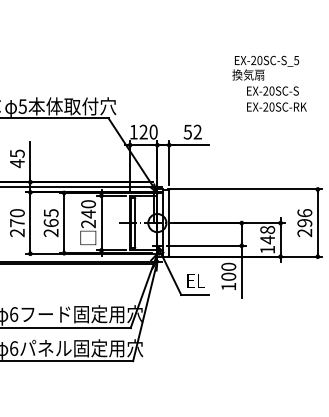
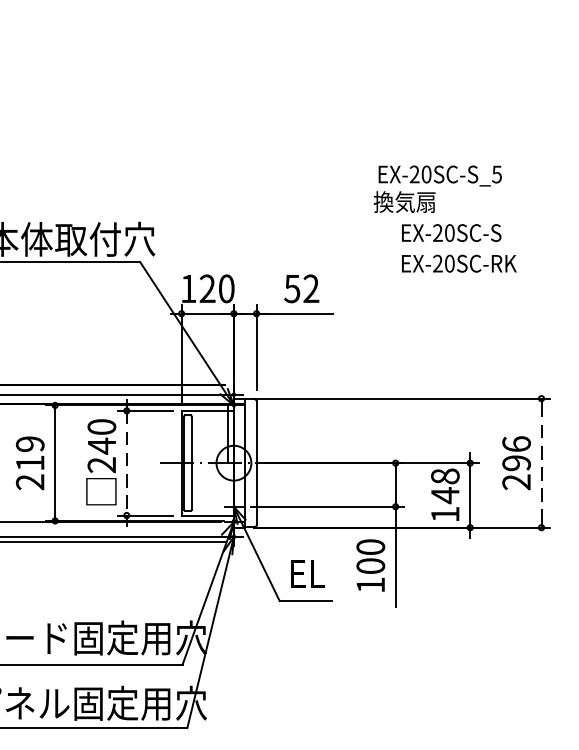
text: (269, 83) -> (445, 218), moved
text: (50, 217) -> (28, 452), 265 -> 219
line: (101, 223) -> (126, 463), solid -> dashed
line: (317, 223) -> (540, 463), solid -> dashed

